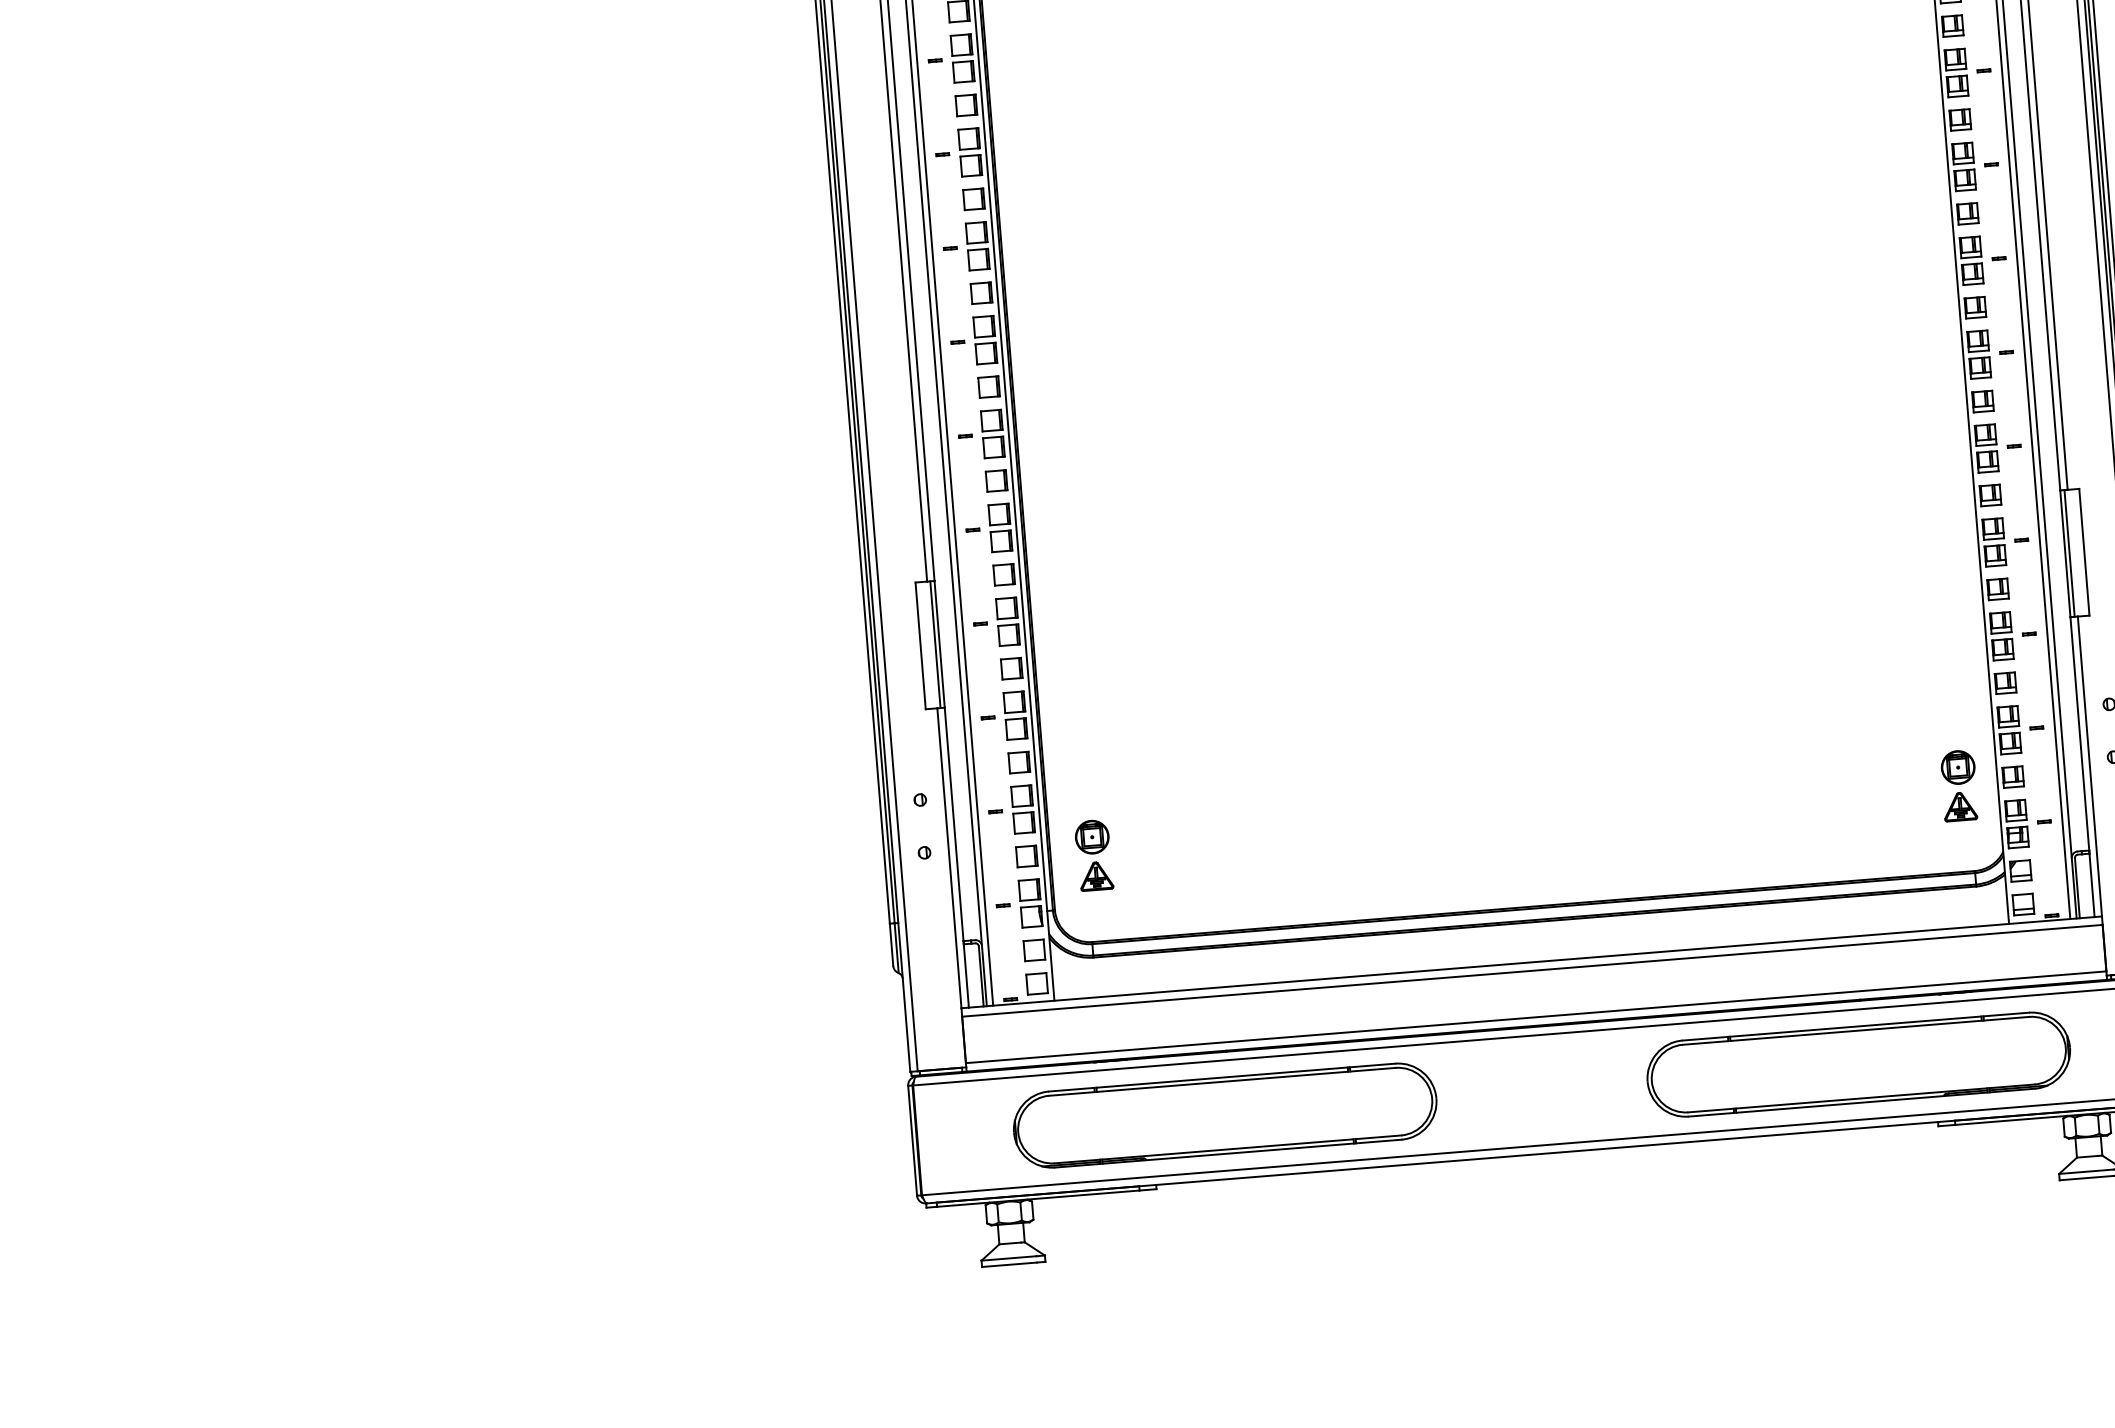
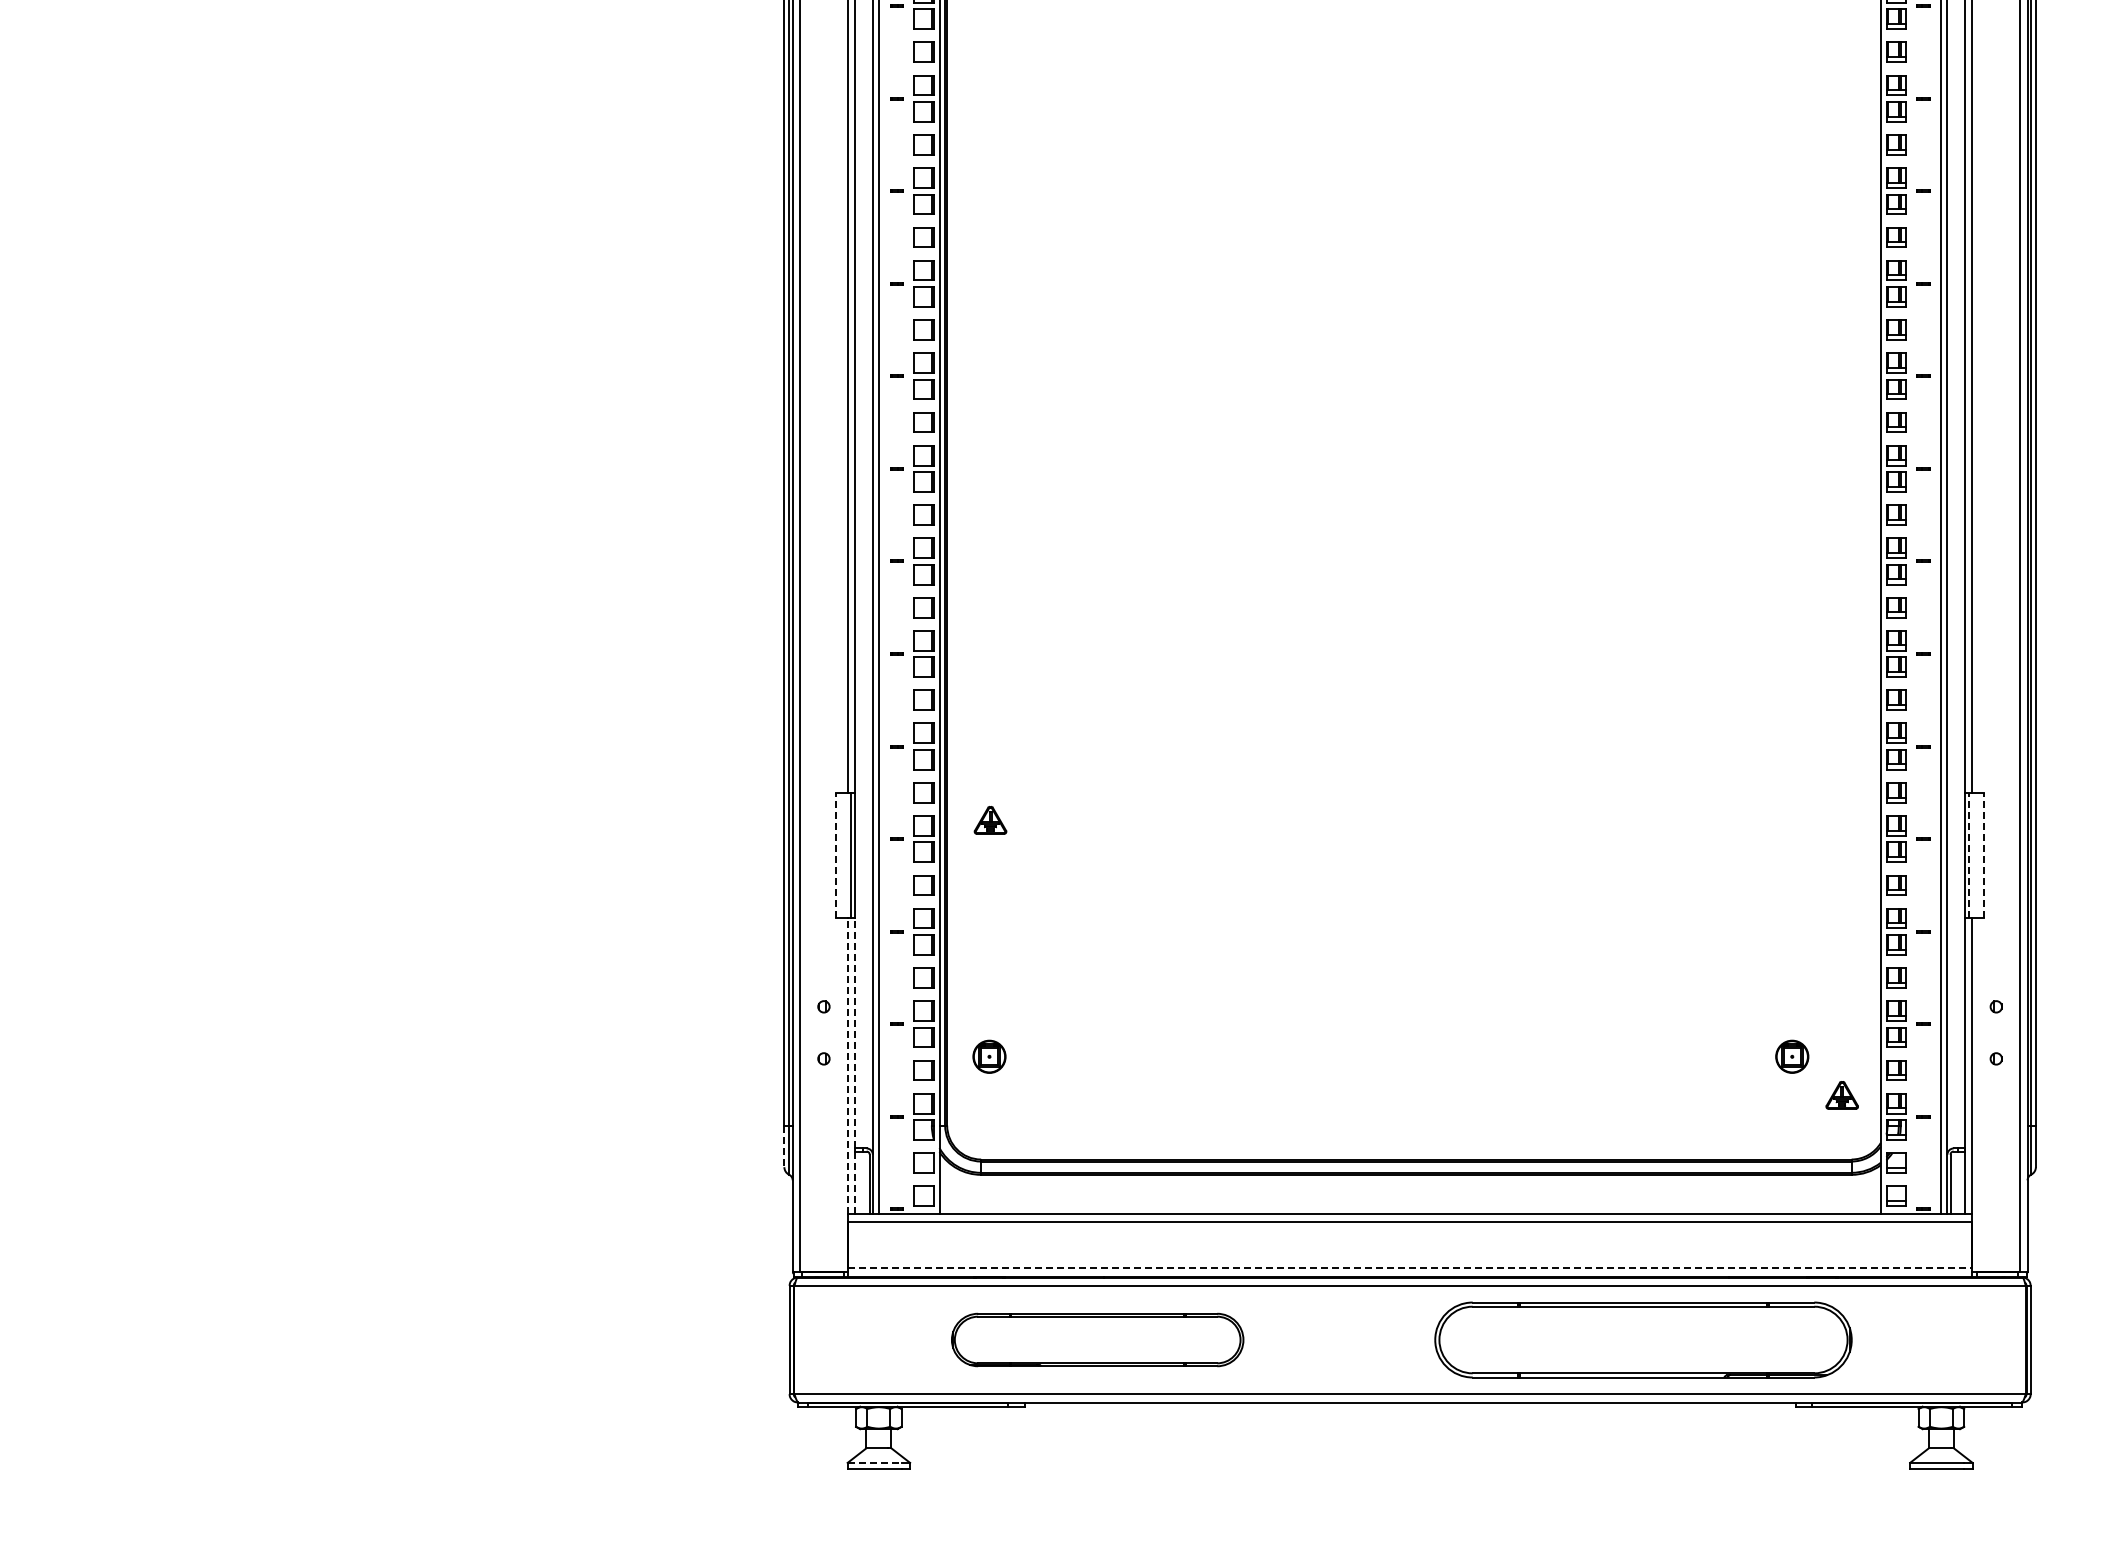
line: (2084, 551) -> (1983, 855), solid -> dashed
line: (2069, 553) -> (1969, 855), solid -> dashed
line: (920, 645) -> (836, 855), solid -> dashed
part: (1958, 767) -> (1792, 1056), moved
line: (957, 857) -> (855, 1066), solid -> dashed
line: (949, 858) -> (847, 1066), solid -> dashed
part: (1096, 876) -> (990, 820), moved
line: (891, 944) -> (784, 1146), solid -> dashed
line: (1536, 1017) -> (1410, 1268), solid -> dashed
part: (1858, 1064) -> (1643, 1339), moved
part: (1224, 1115) -> (1097, 1339), size x0.7
line: (1009, 1257) -> (875, 1462), solid -> dashed

